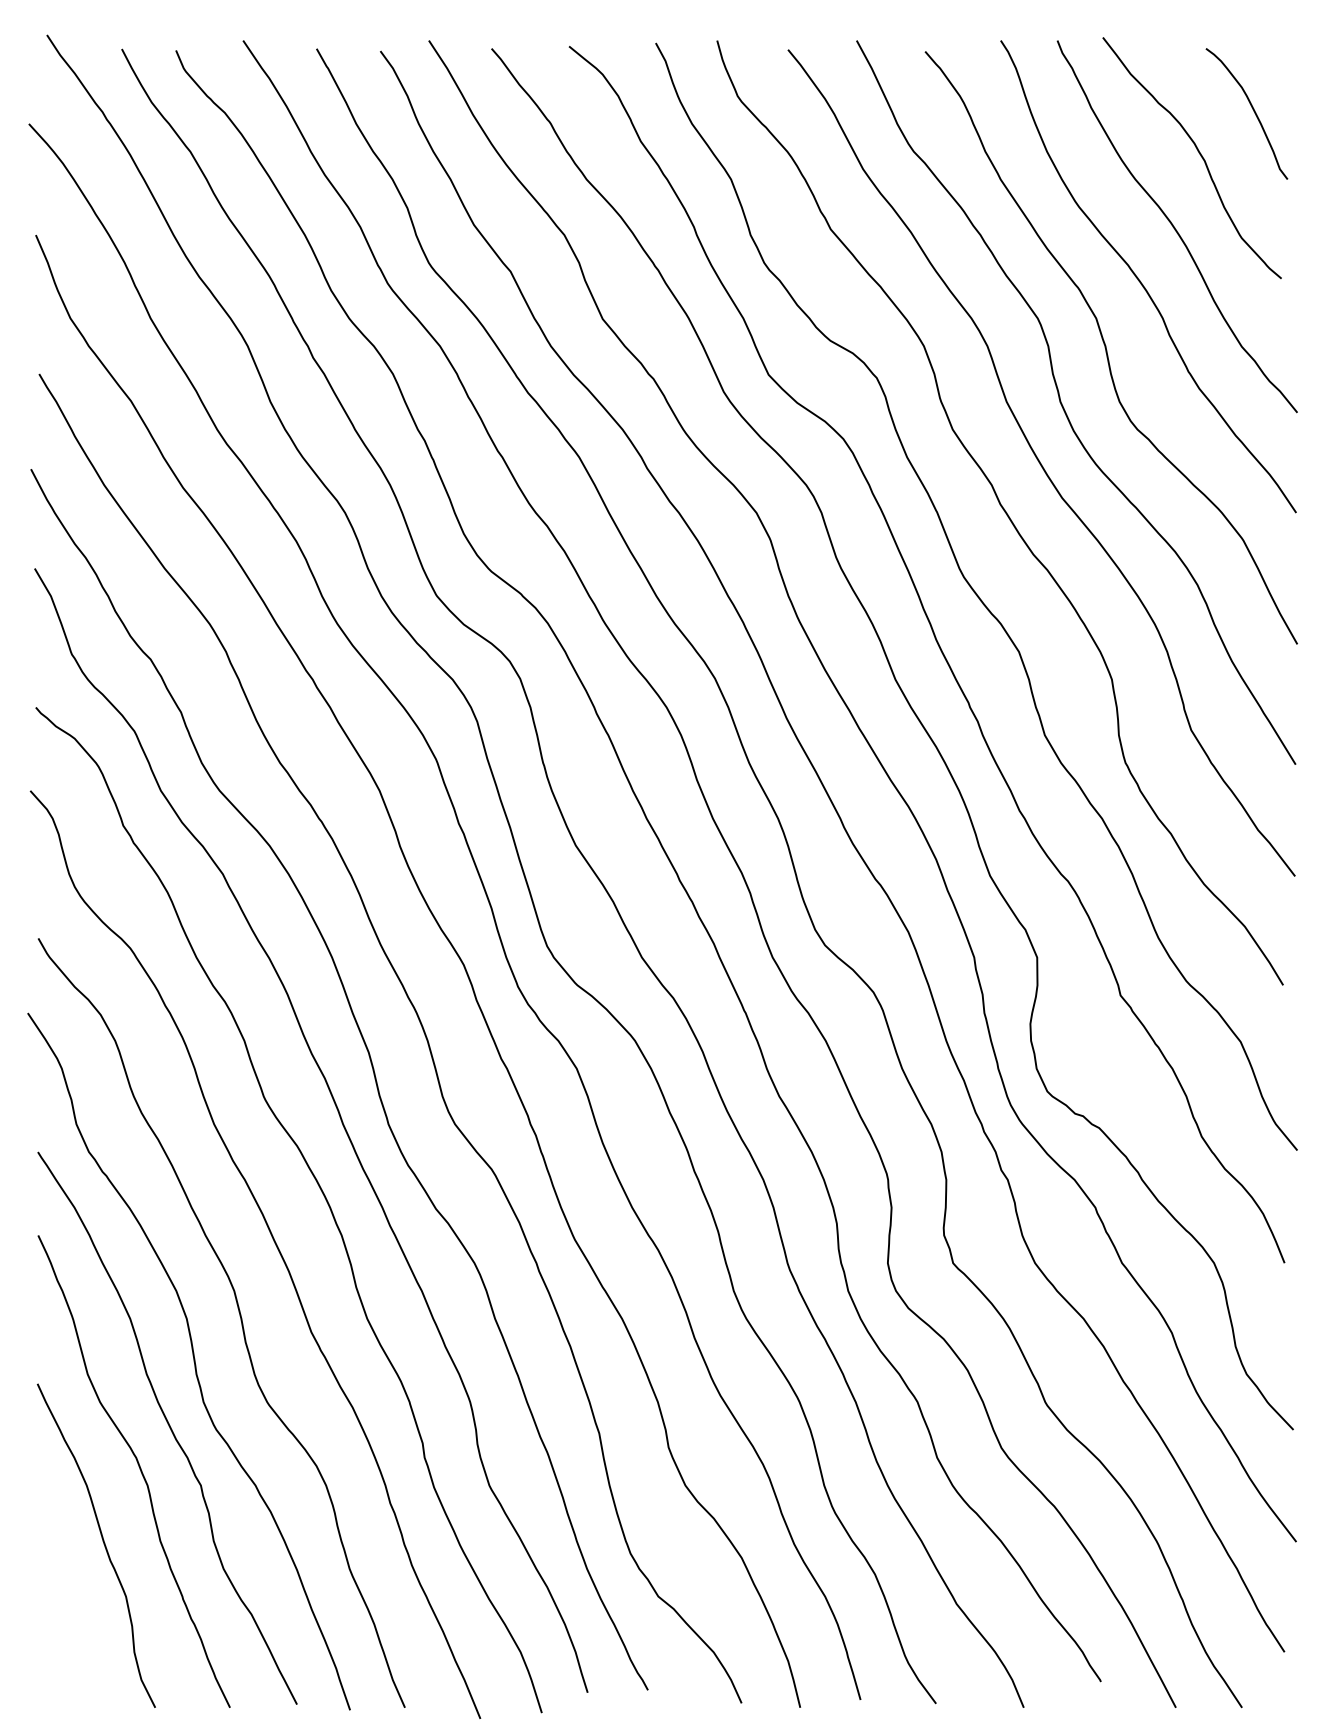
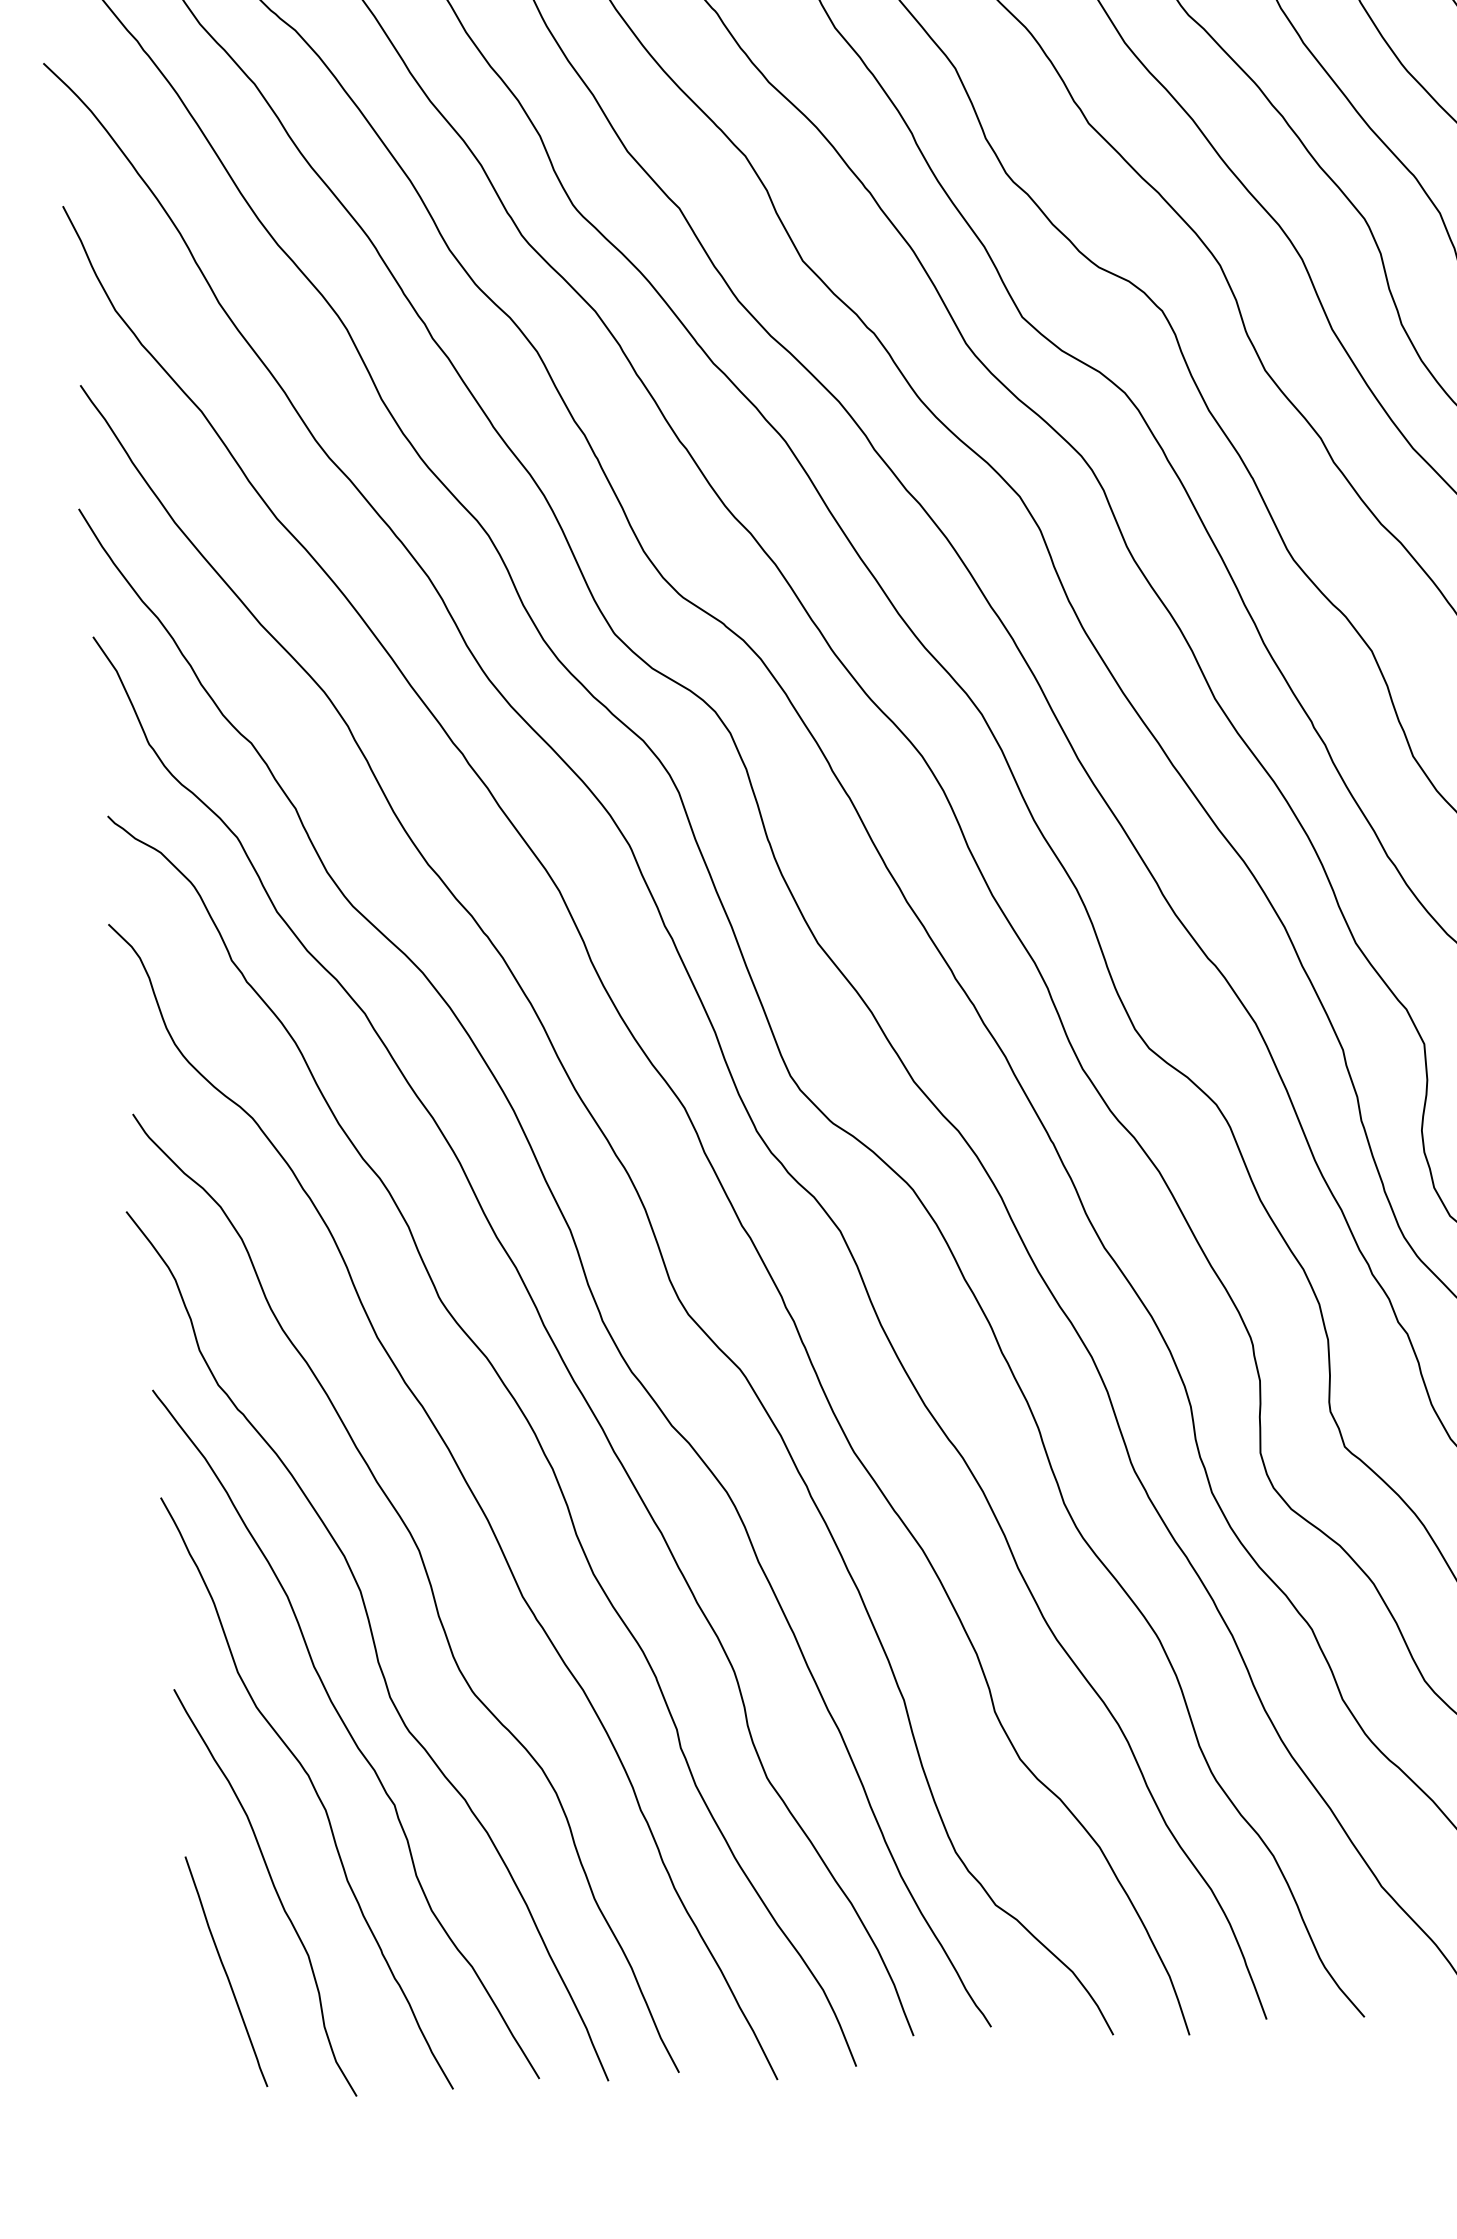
curve: (61, 1604) -> (225, 1971), added

